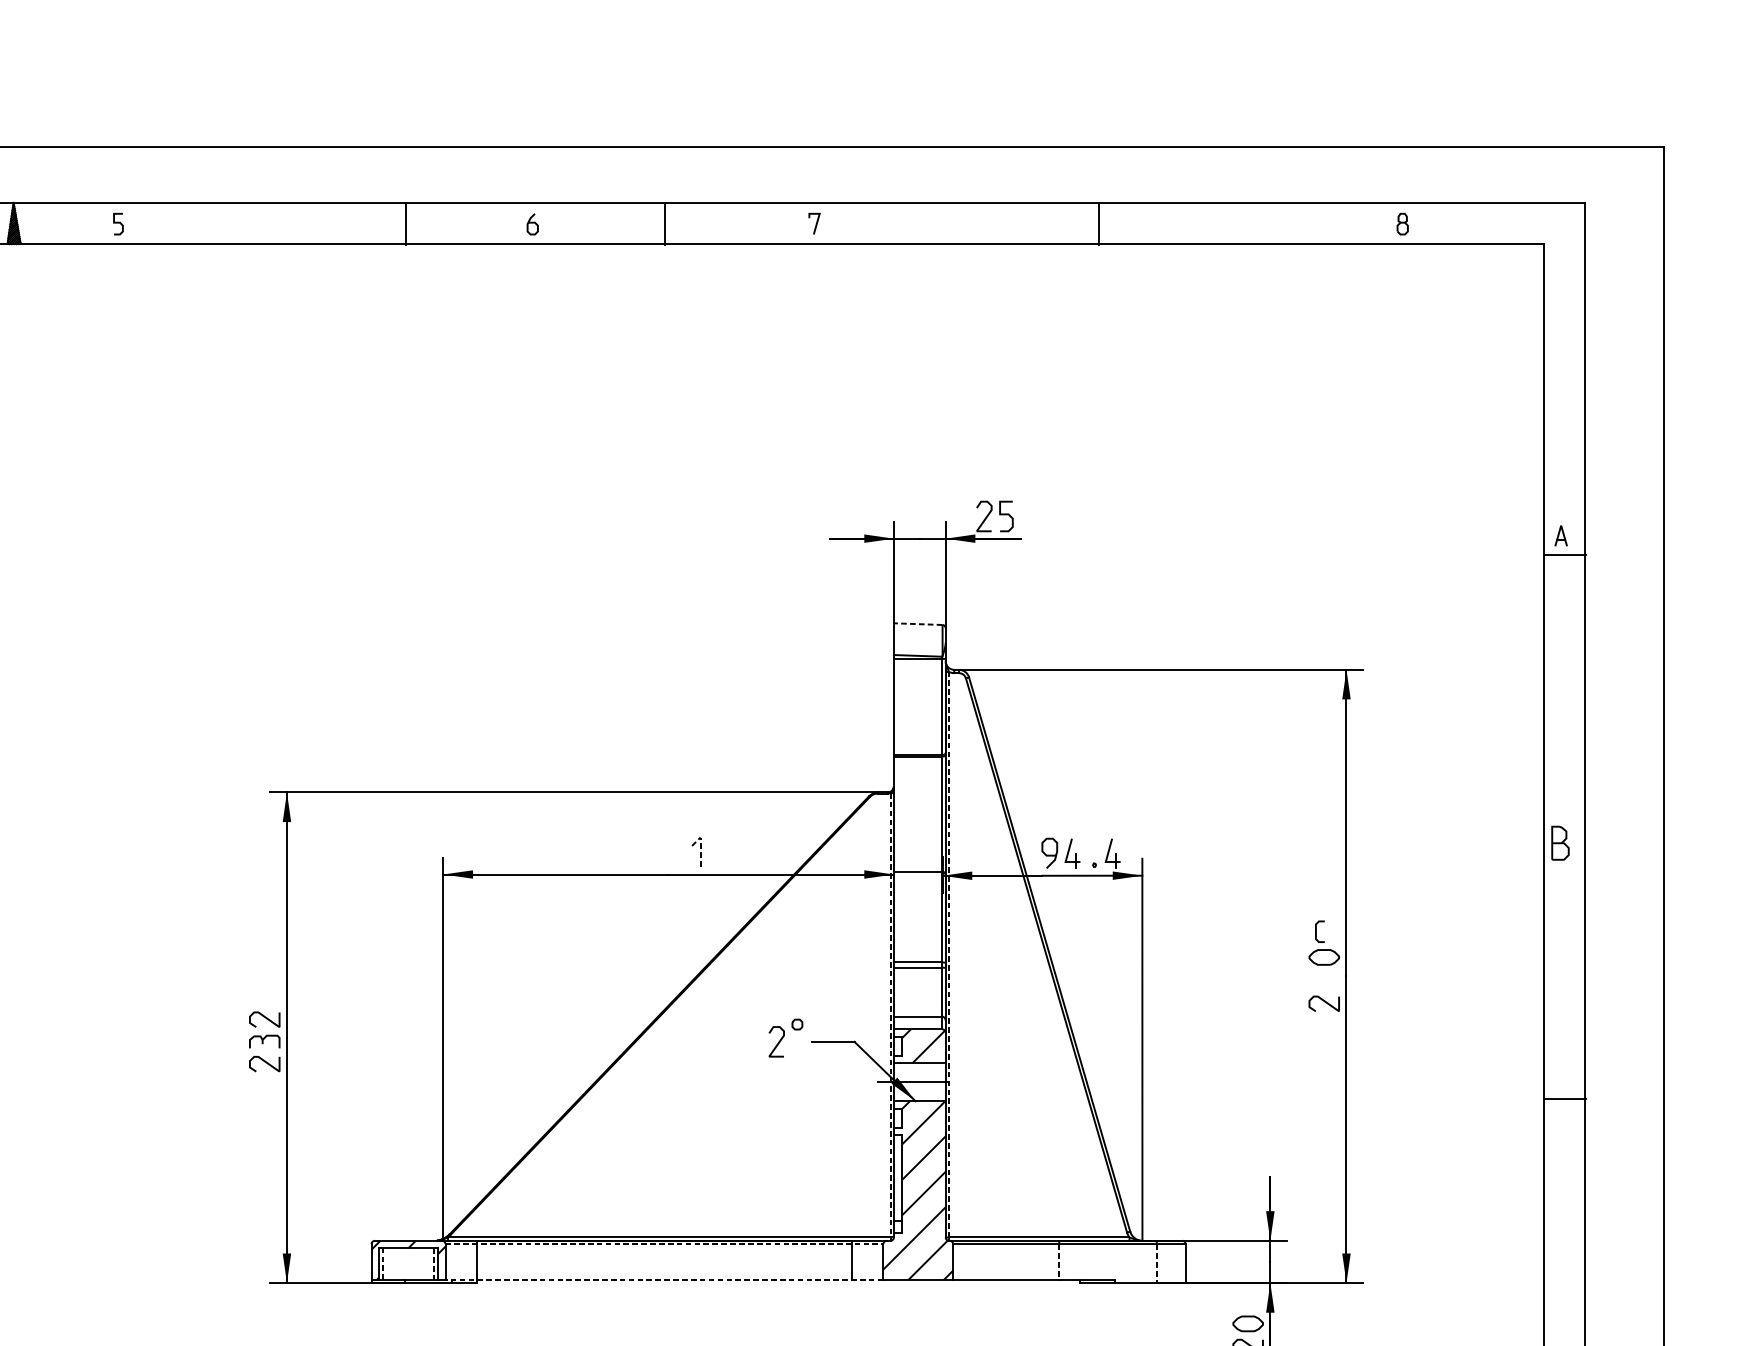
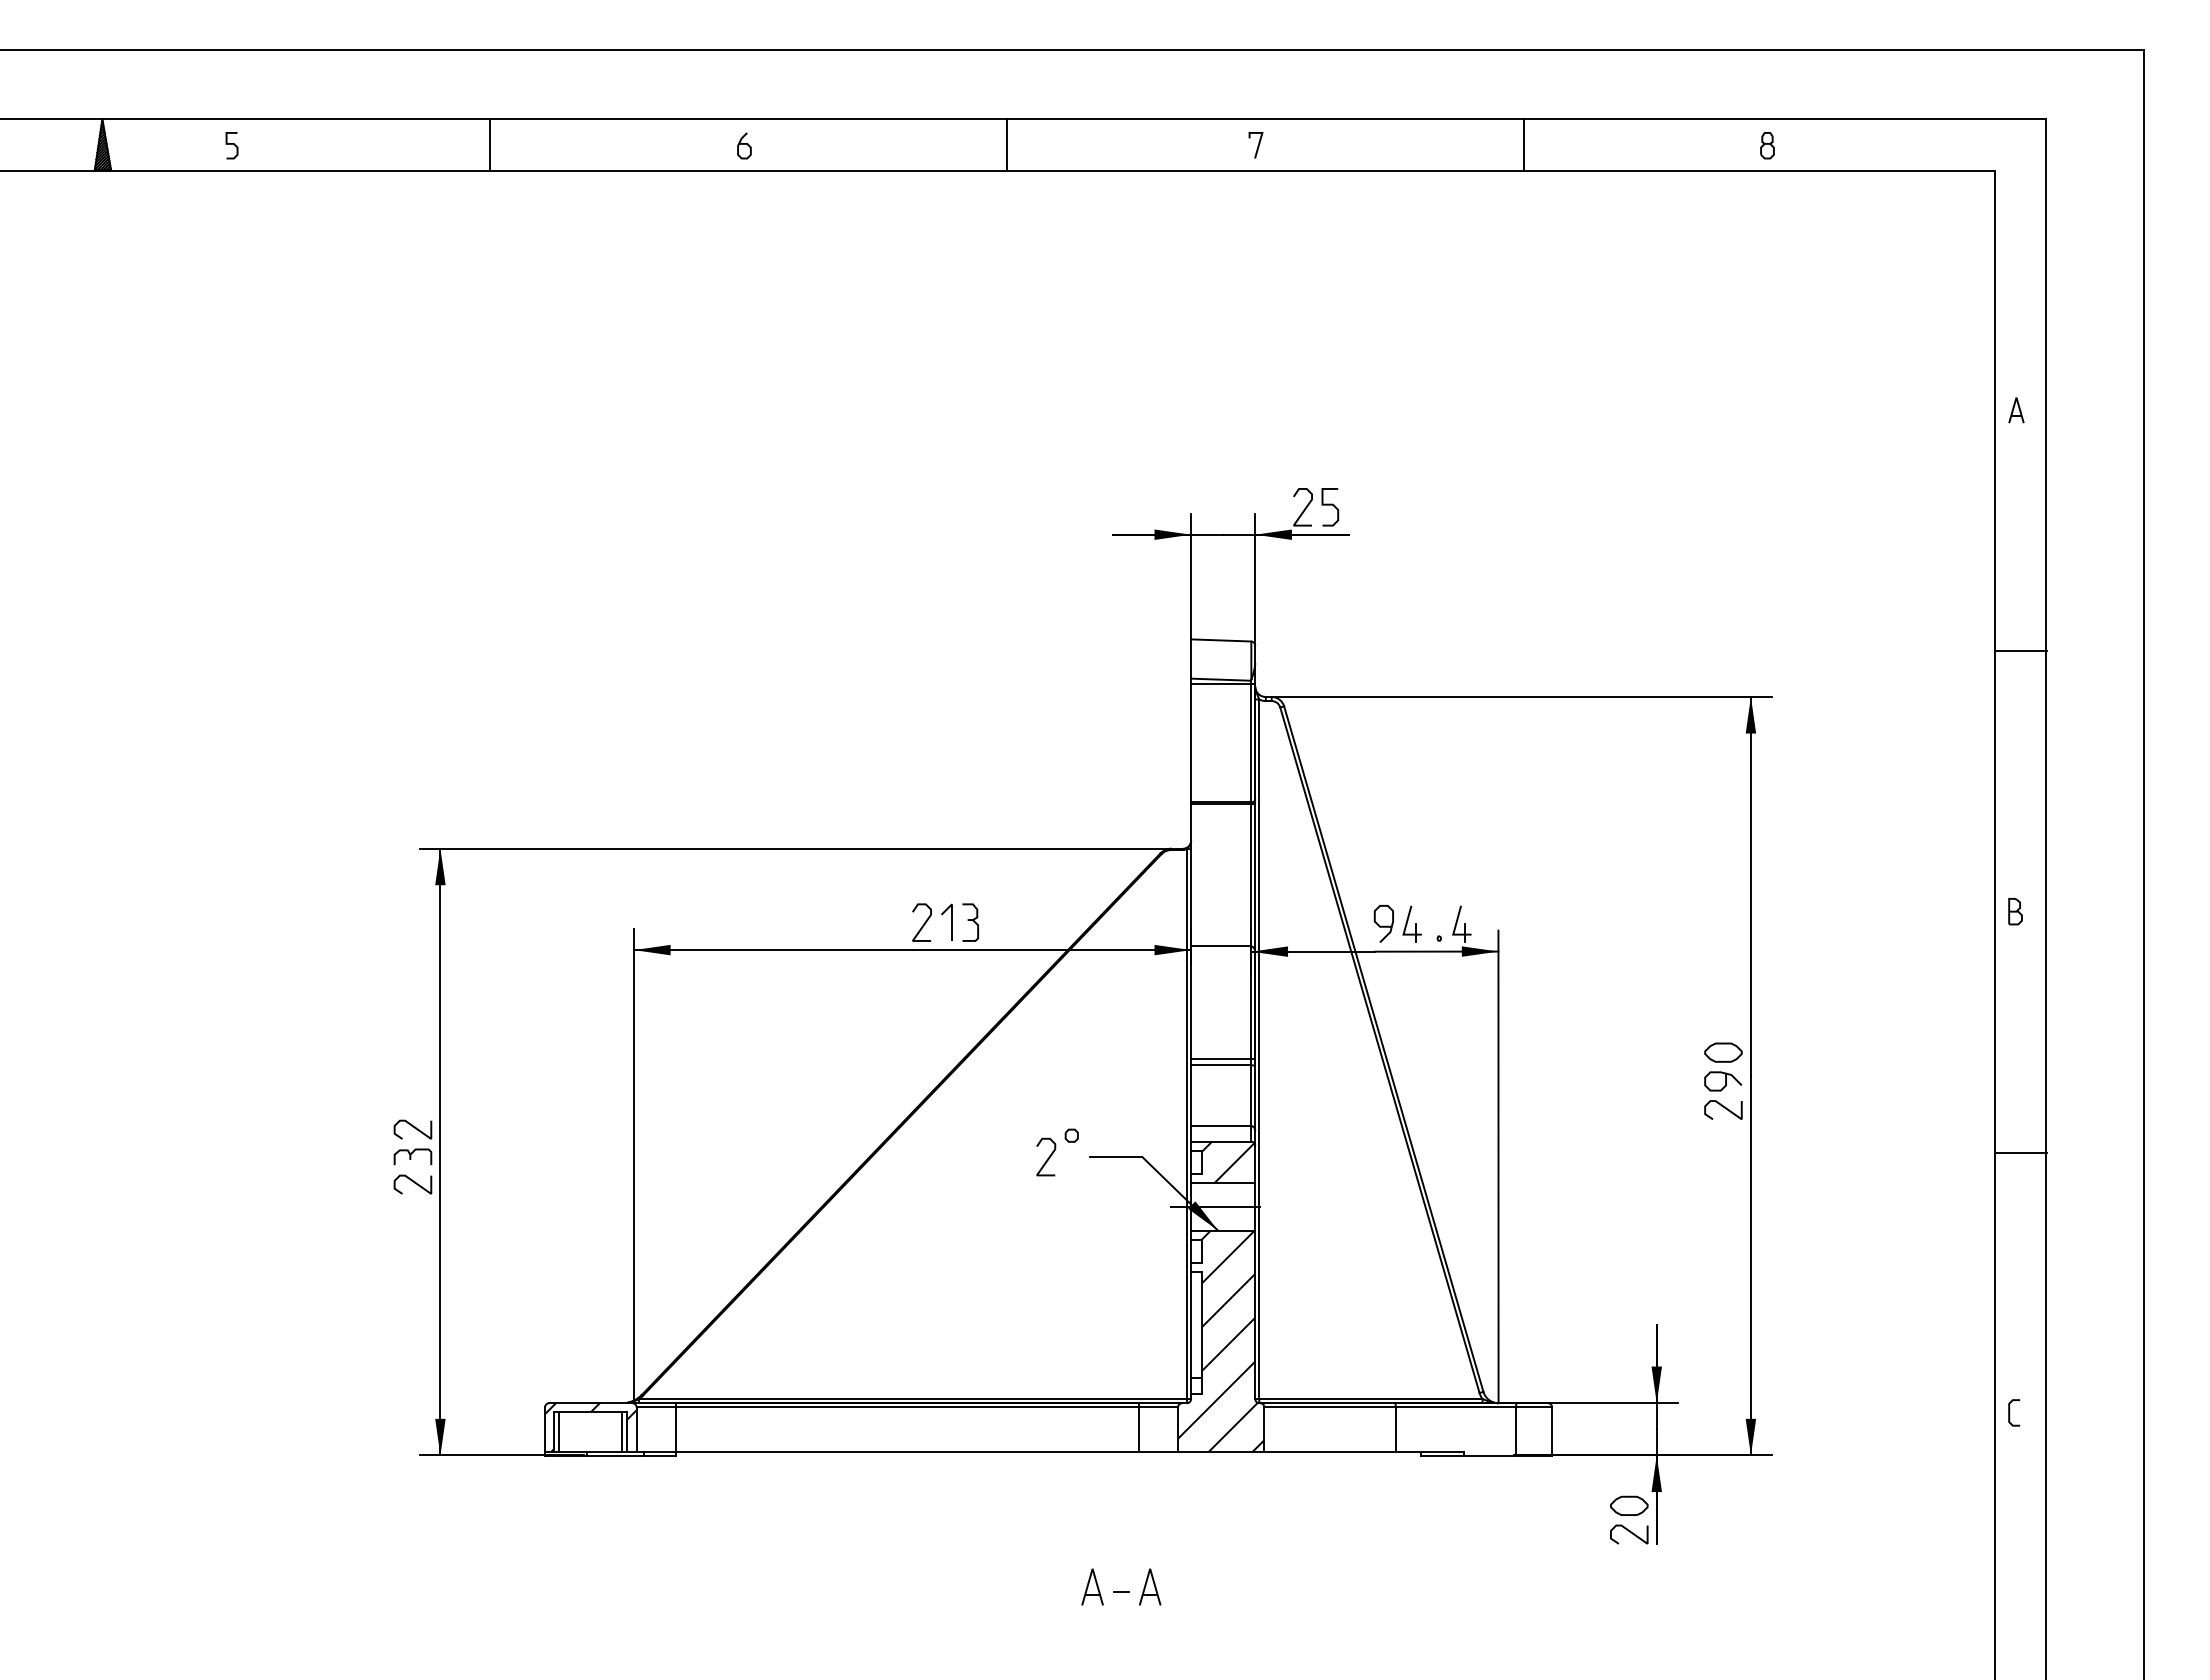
line: (405, 223) -> (490, 145), moved
line: (664, 223) -> (1006, 145), moved
line: (815, 223) -> (1257, 145), moved
line: (1098, 223) -> (1523, 145), moved
part: (1402, 223) -> (1767, 145), moved
part: (1561, 536) -> (2016, 410), moved
line: (1565, 555) -> (2021, 651), moved
line: (918, 624) -> (1221, 640), dashed -> solid
part: (1560, 843) -> (2015, 911), size x0.62
line: (700, 846) -> (951, 915), dashed -> solid
curve: (677, 852) -> (923, 923), added
part: (715, 852) -> (970, 922), added
curve: (1317, 931) -> (2010, 1412), moved
line: (949, 954) -> (1259, 1049), dashed -> solid
curve: (1325, 980) -> (1725, 1081), added
line: (890, 1017) -> (1186, 1126), dashed -> solid
line: (1565, 1098) -> (2021, 1152), moved
line: (664, 1244) -> (907, 1407), dashed -> solid
line: (1059, 1262) -> (1395, 1429), dashed -> solid
line: (383, 1263) -> (559, 1431), dashed -> solid
line: (434, 1263) -> (622, 1431), dashed -> solid
line: (1156, 1263) -> (1516, 1431), dashed -> solid
line: (664, 1279) -> (907, 1451), dashed -> solid

